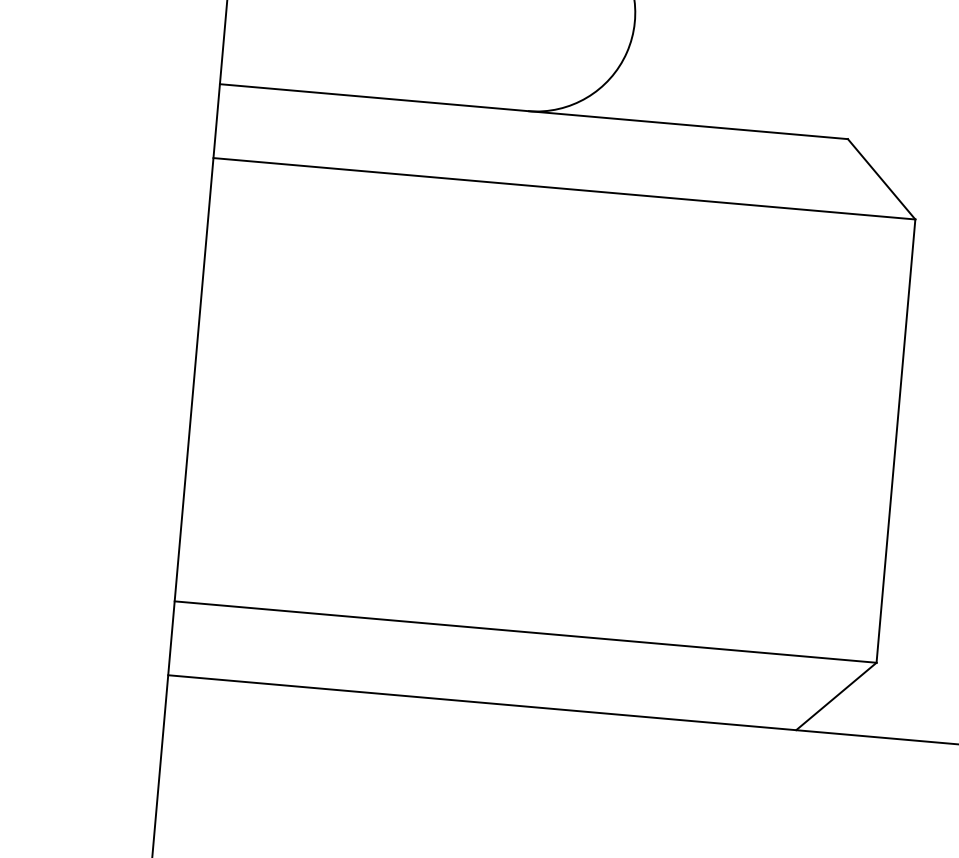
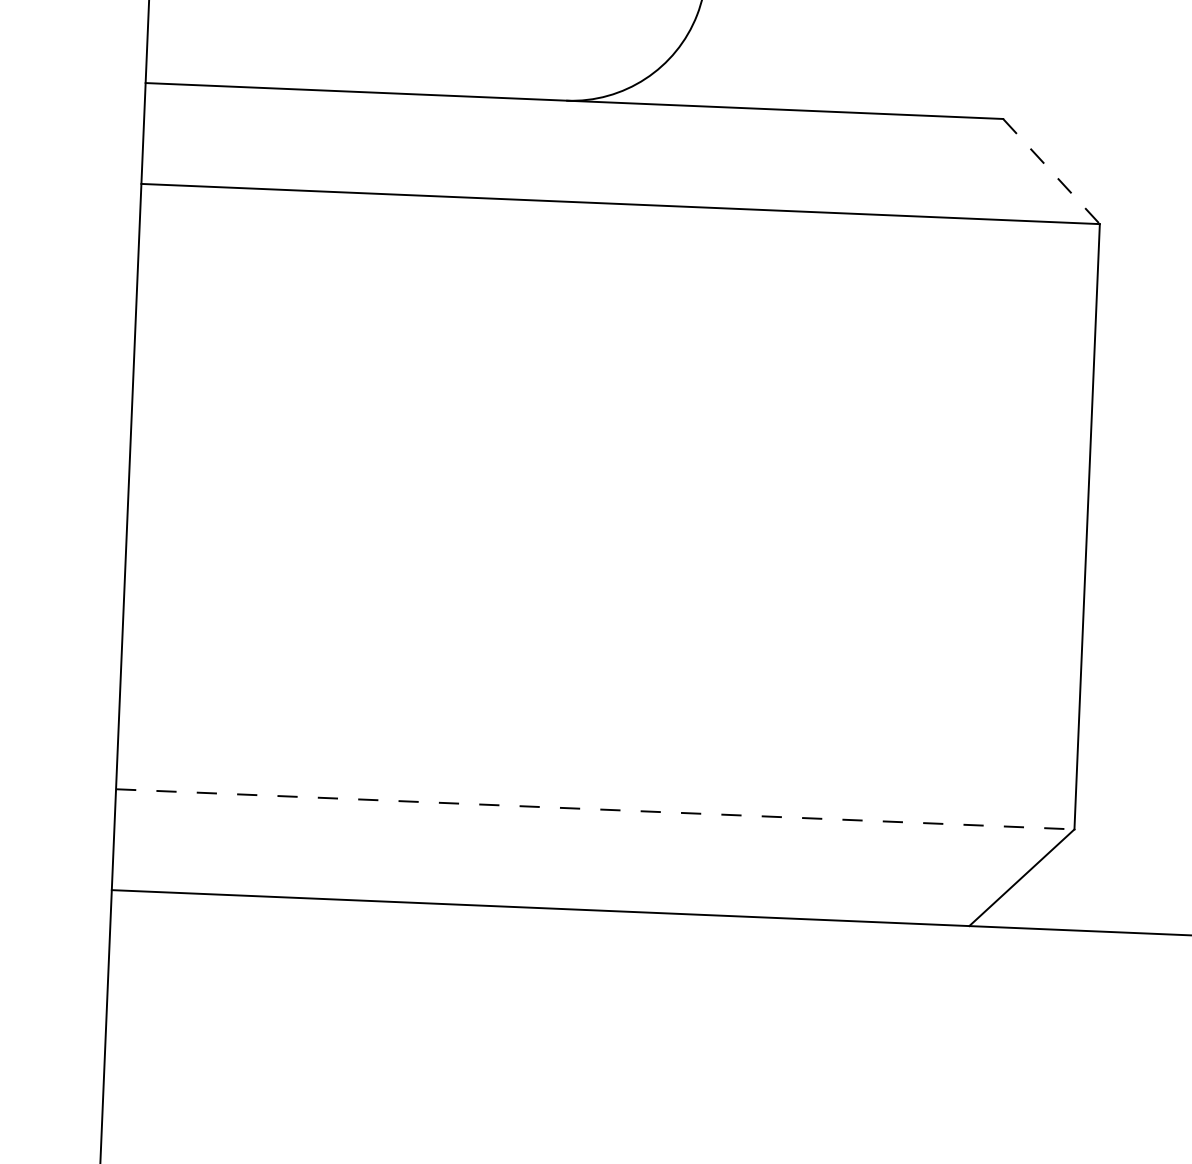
line: (881, 179) -> (1051, 171), solid -> dashed
line: (526, 632) -> (596, 809), solid -> dashed

